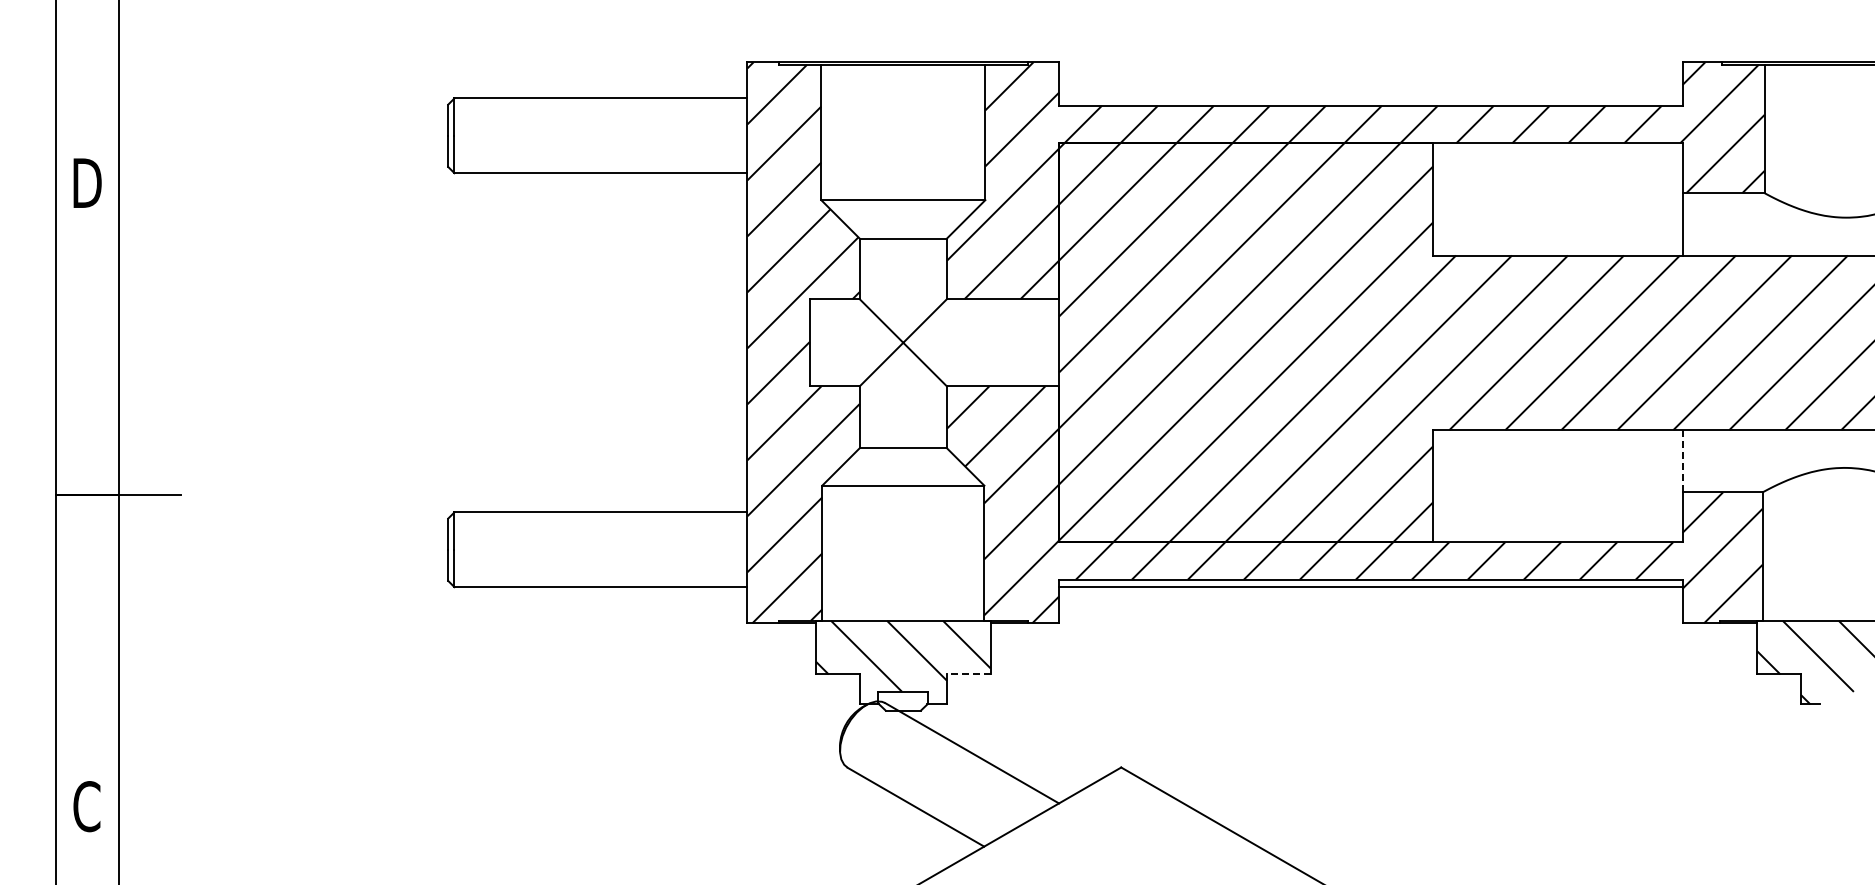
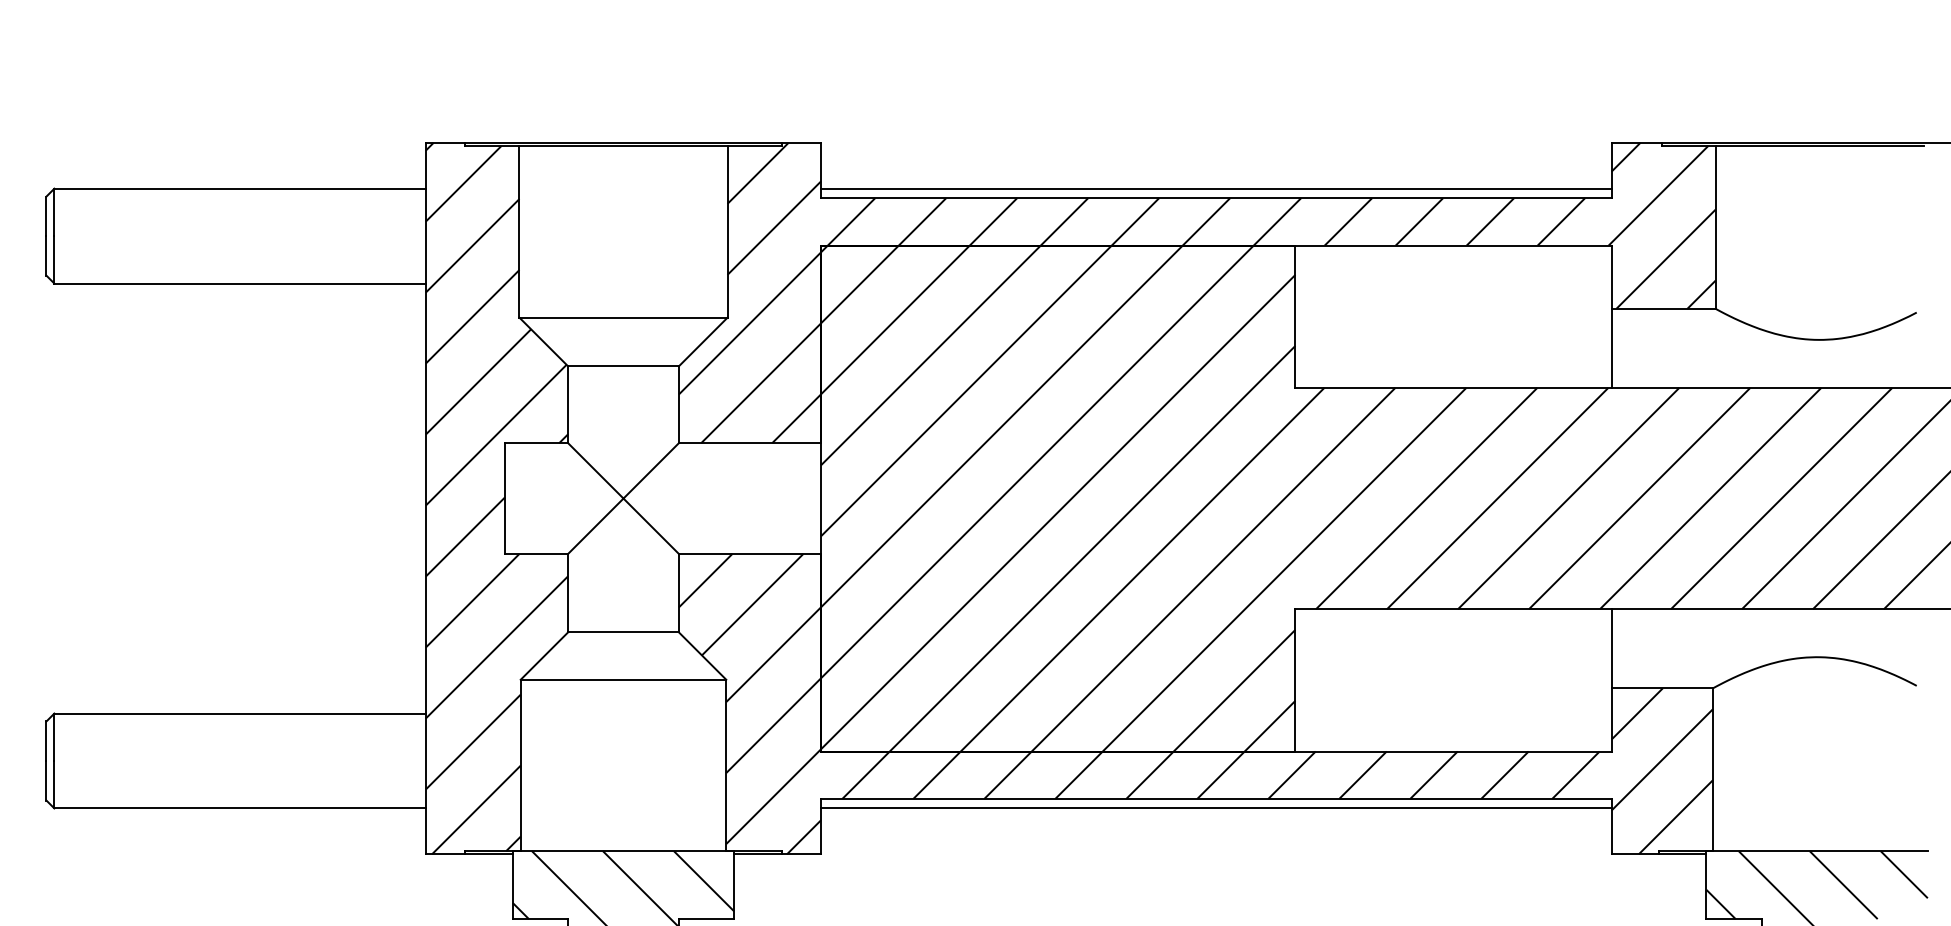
line: (1370, 98) -> (1215, 188), added
line: (1682, 461) -> (1611, 649), dashed -> solid
line: (968, 674) -> (706, 919), dashed -> solid

